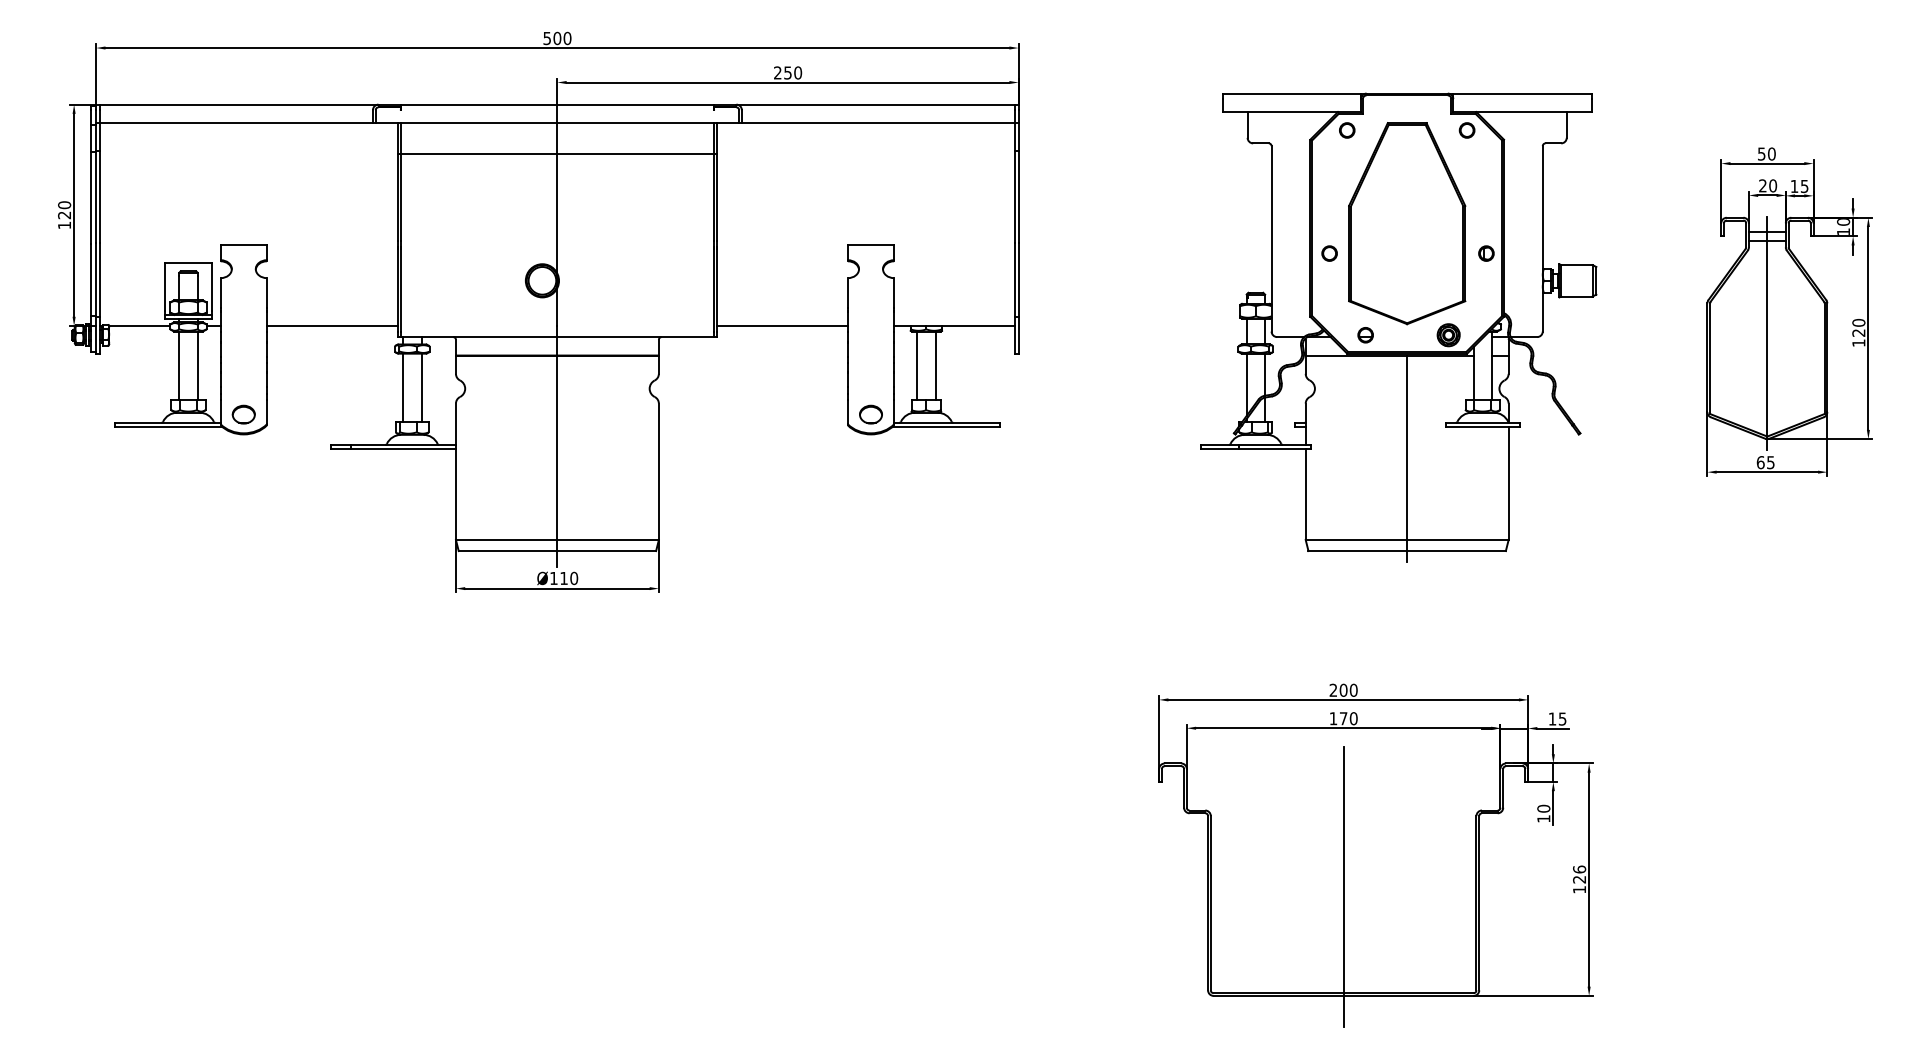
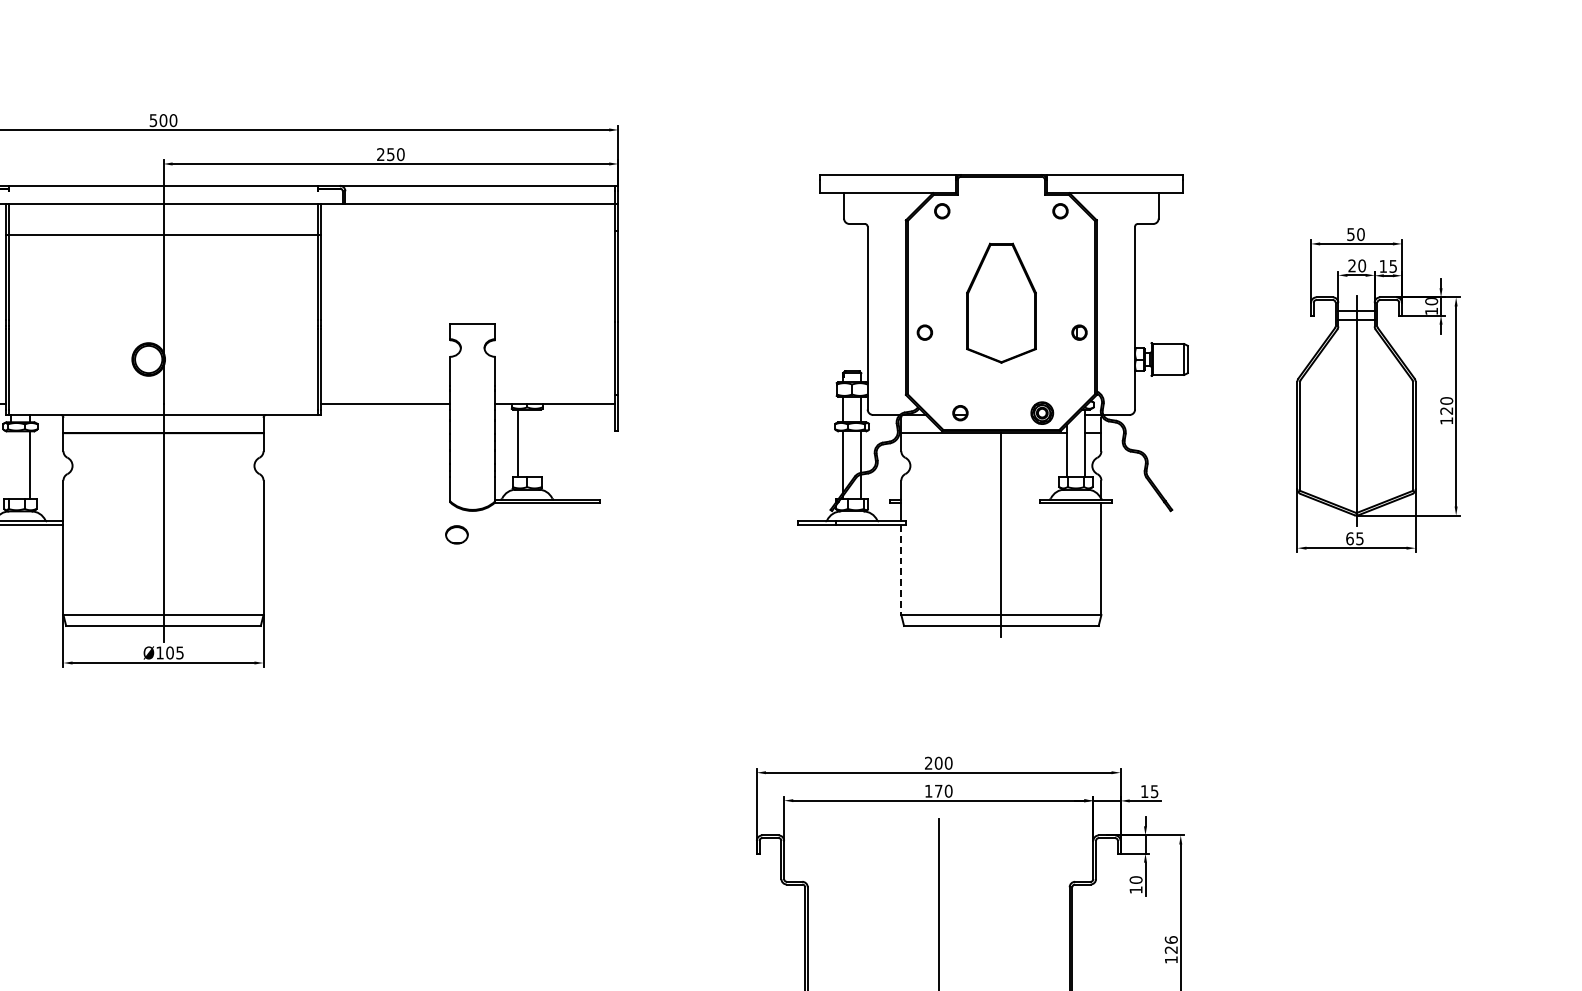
part: (1407, 223) -> (1001, 302), size x0.6
line: (935, 365) -> (536, 443), removed
line: (403, 387) -> (11, 464), removed
part: (870, 414) -> (456, 534), moved
line: (1305, 494) -> (901, 570), solid -> dashed
text: (569, 578) -> (175, 653), Ø110 -> Ø105

